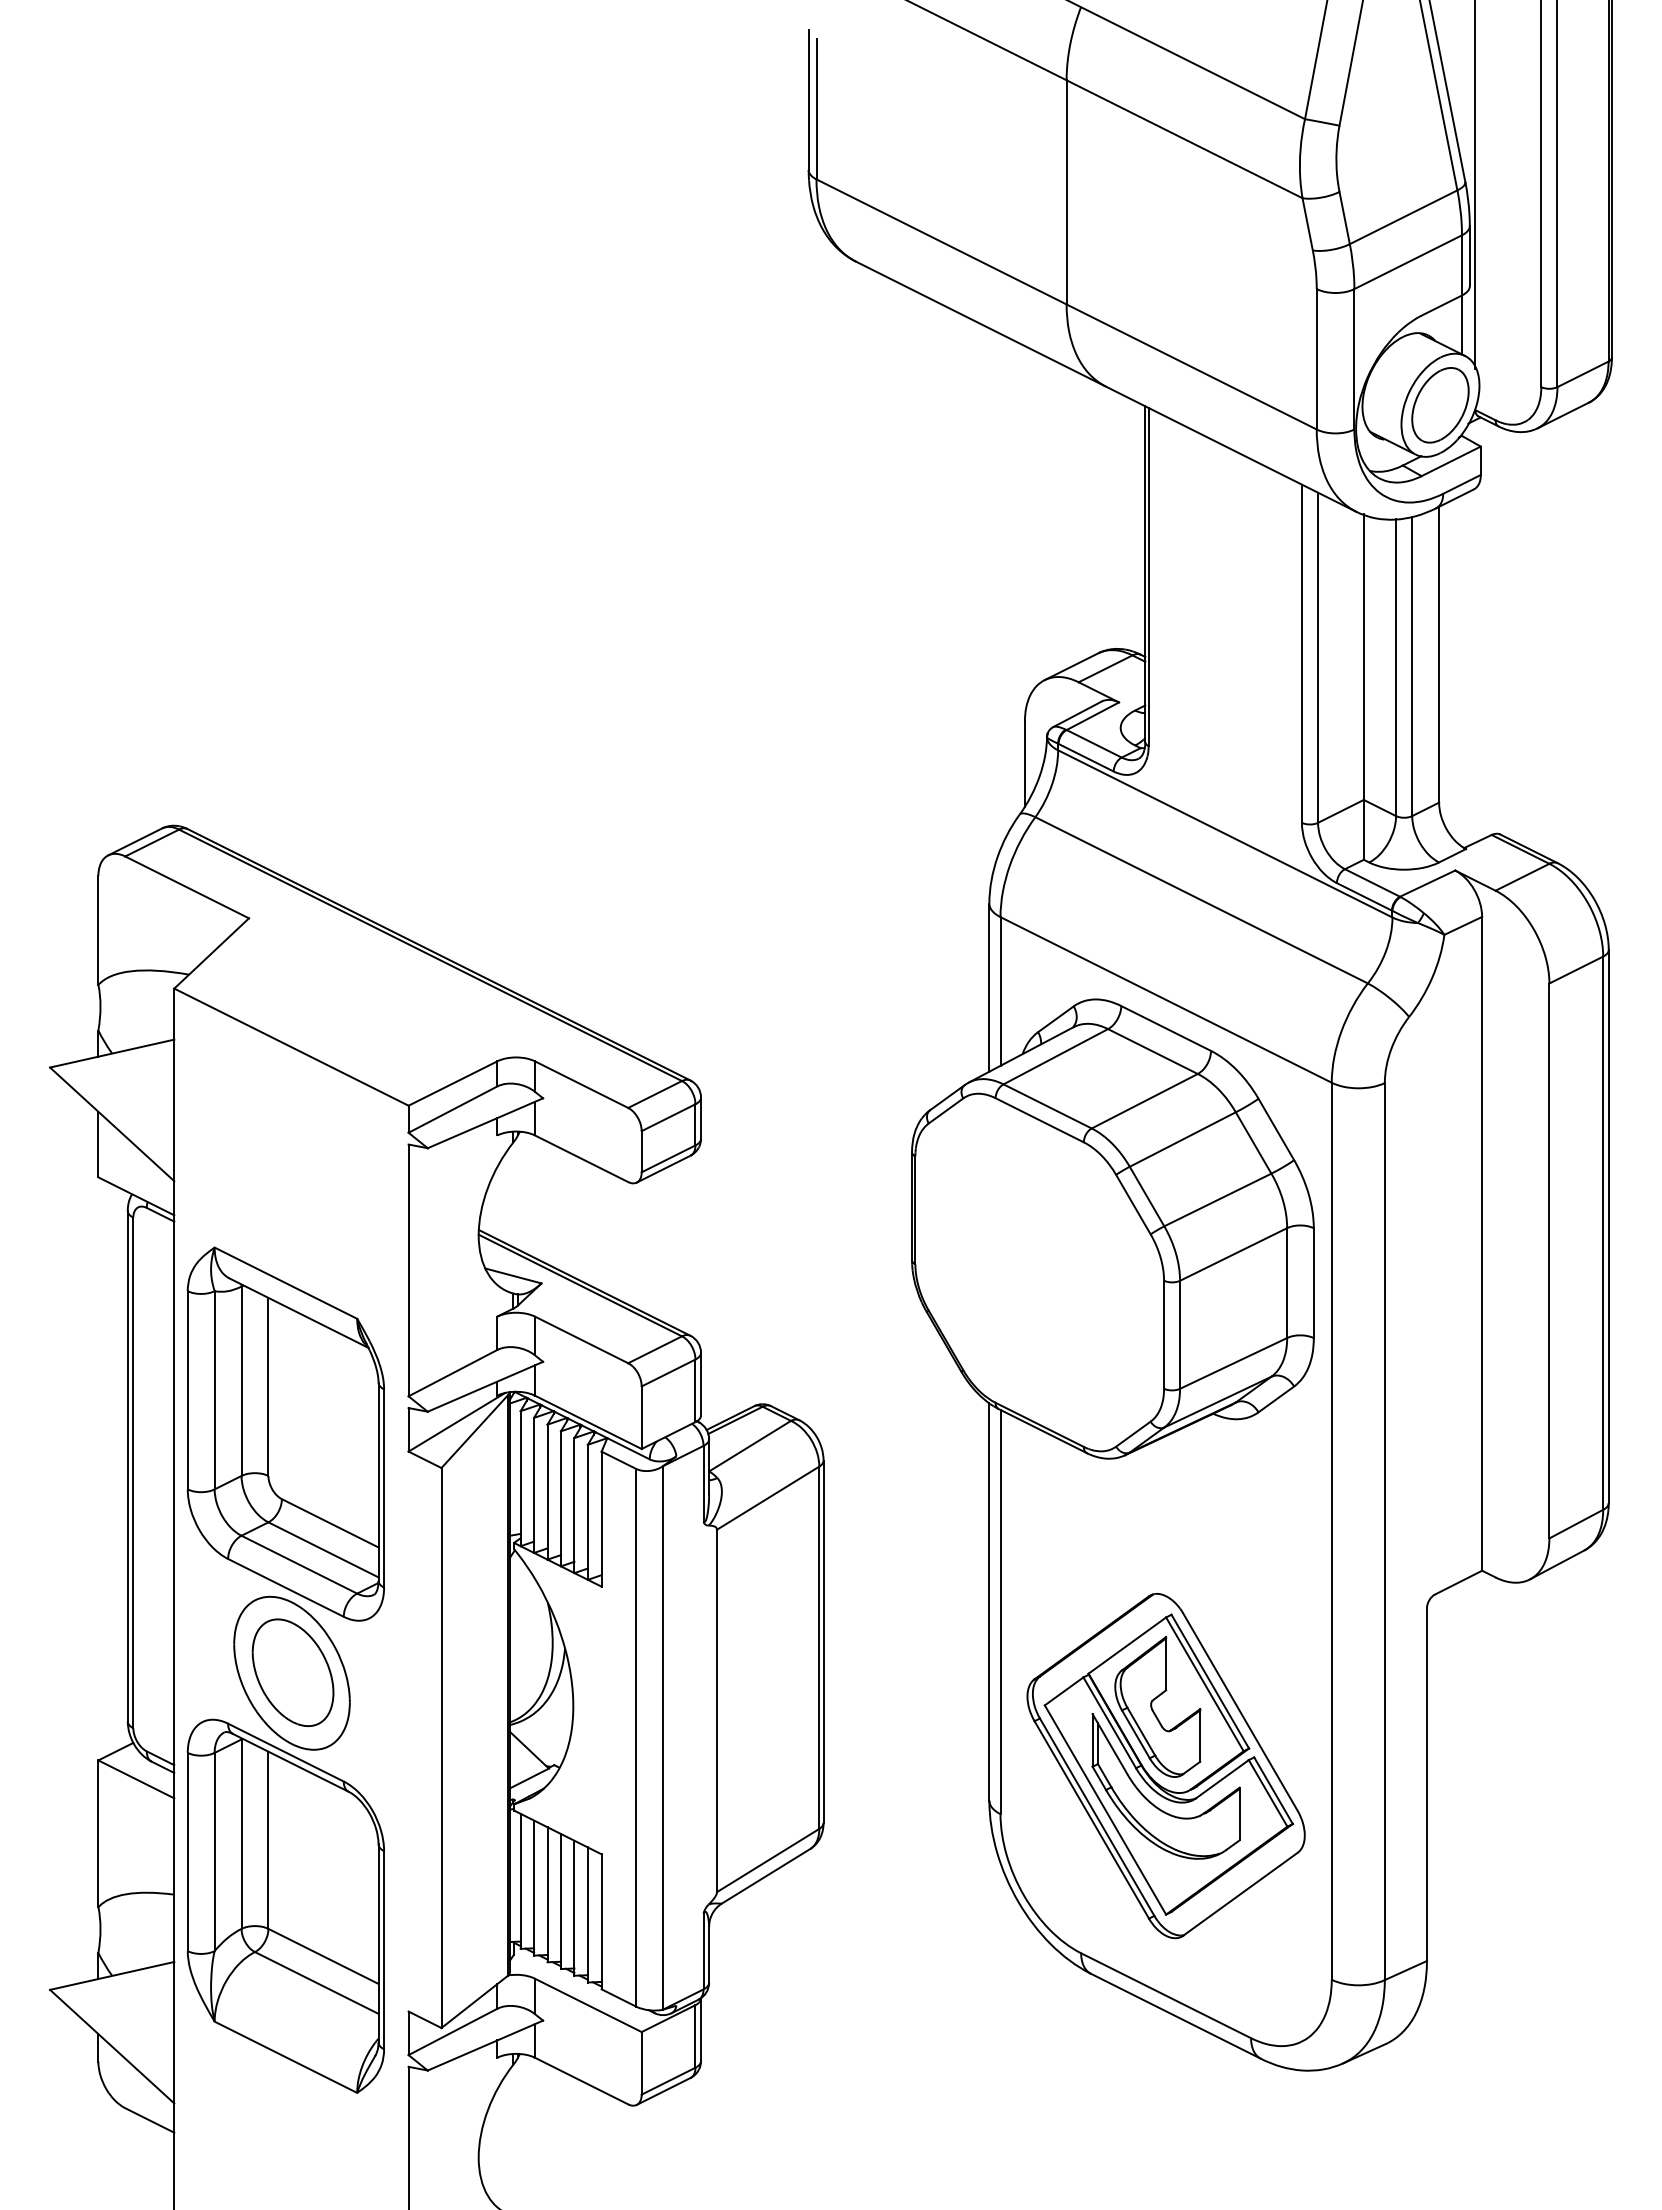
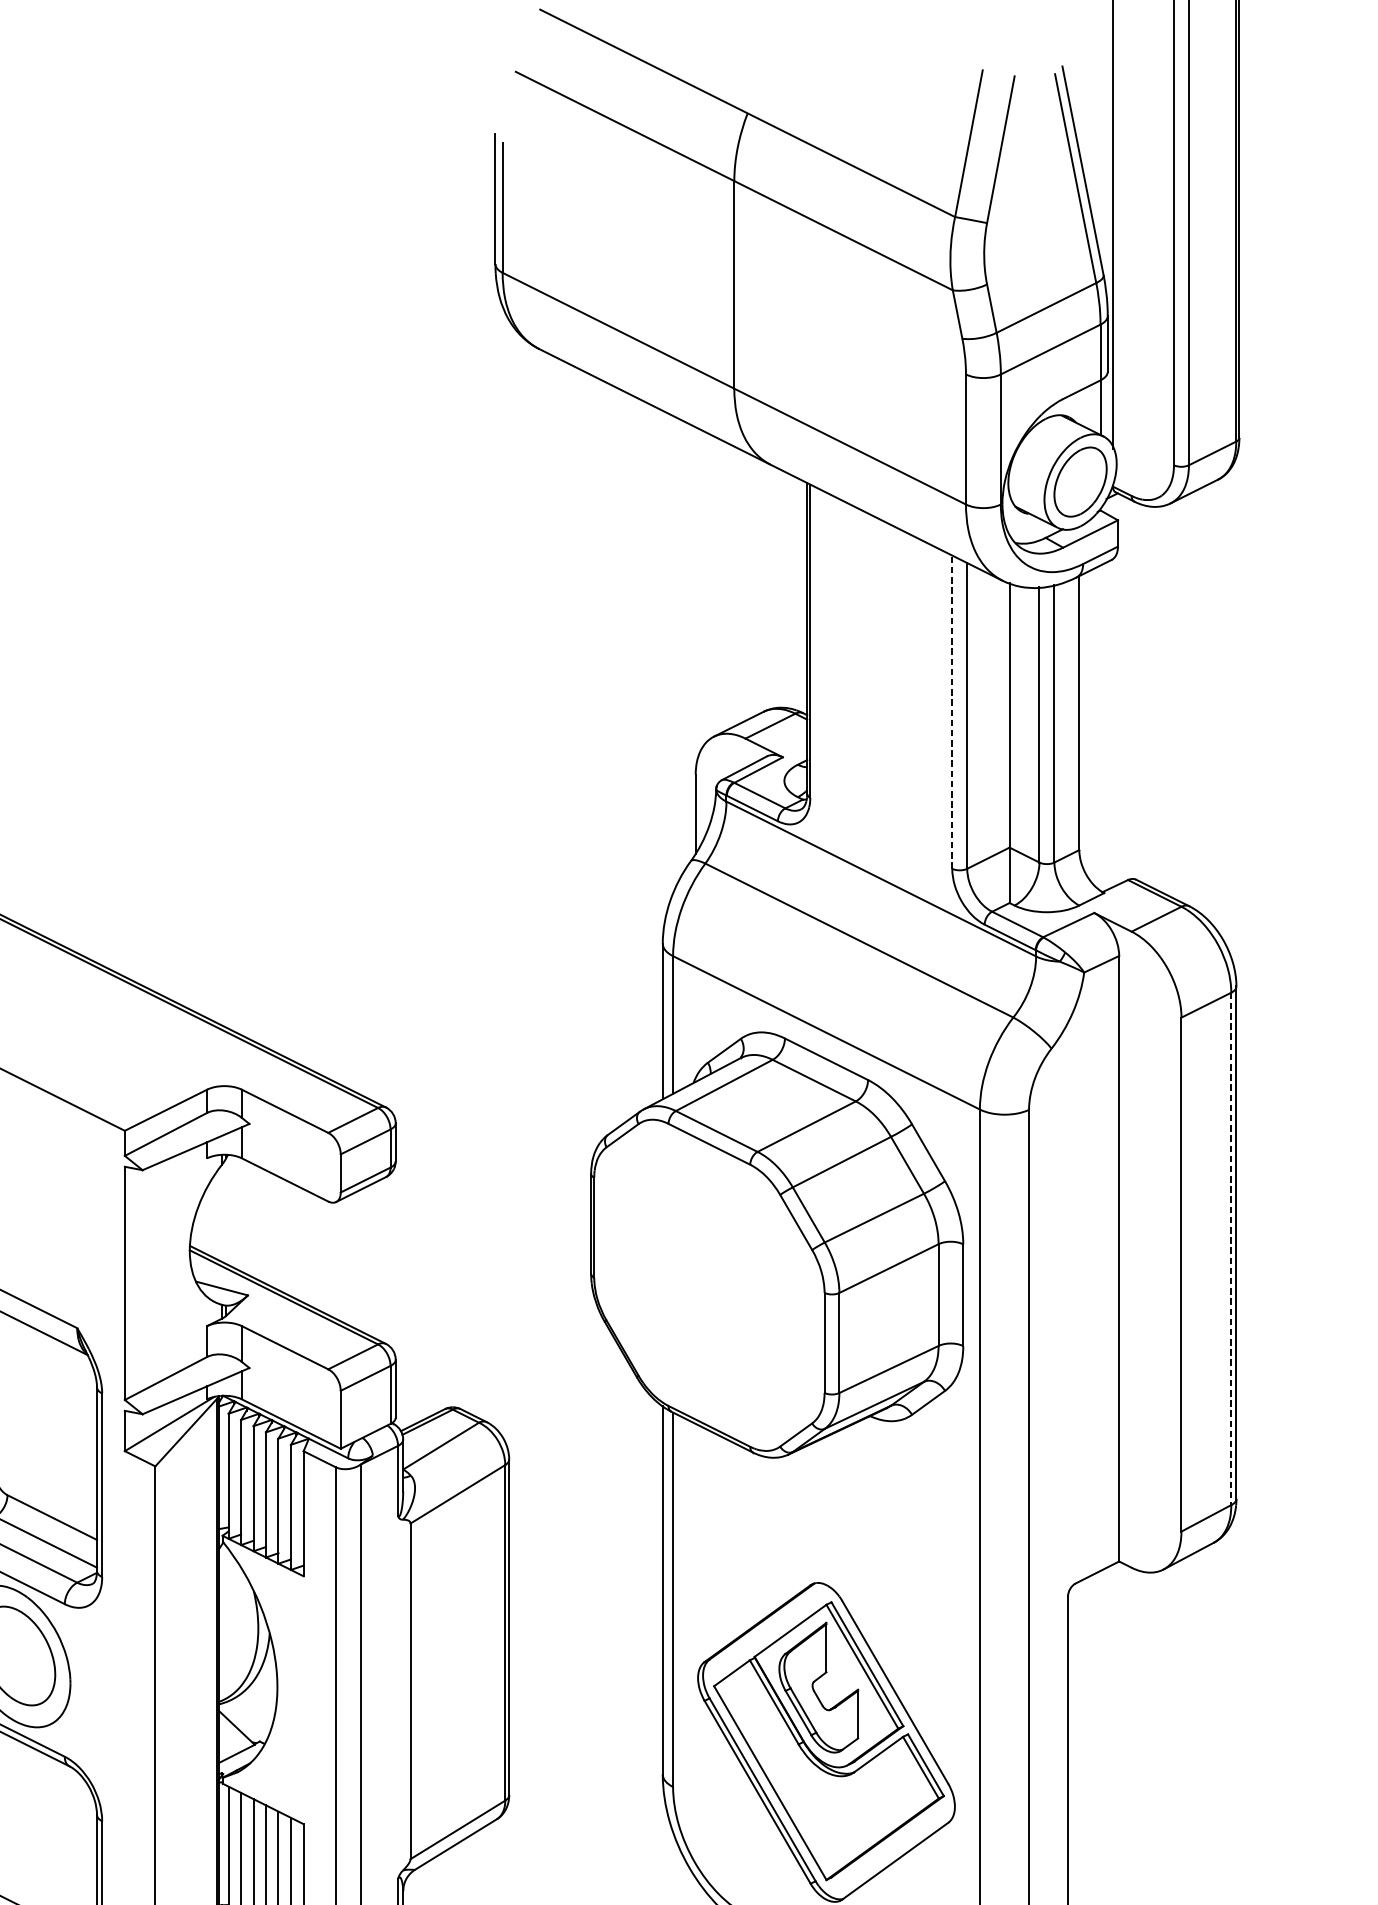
line: (1301, 653) -> (951, 711), solid -> dashed
line: (1603, 1233) -> (1231, 1249), solid -> dashed
part: (1153, 1803) -> (814, 1777), removed

